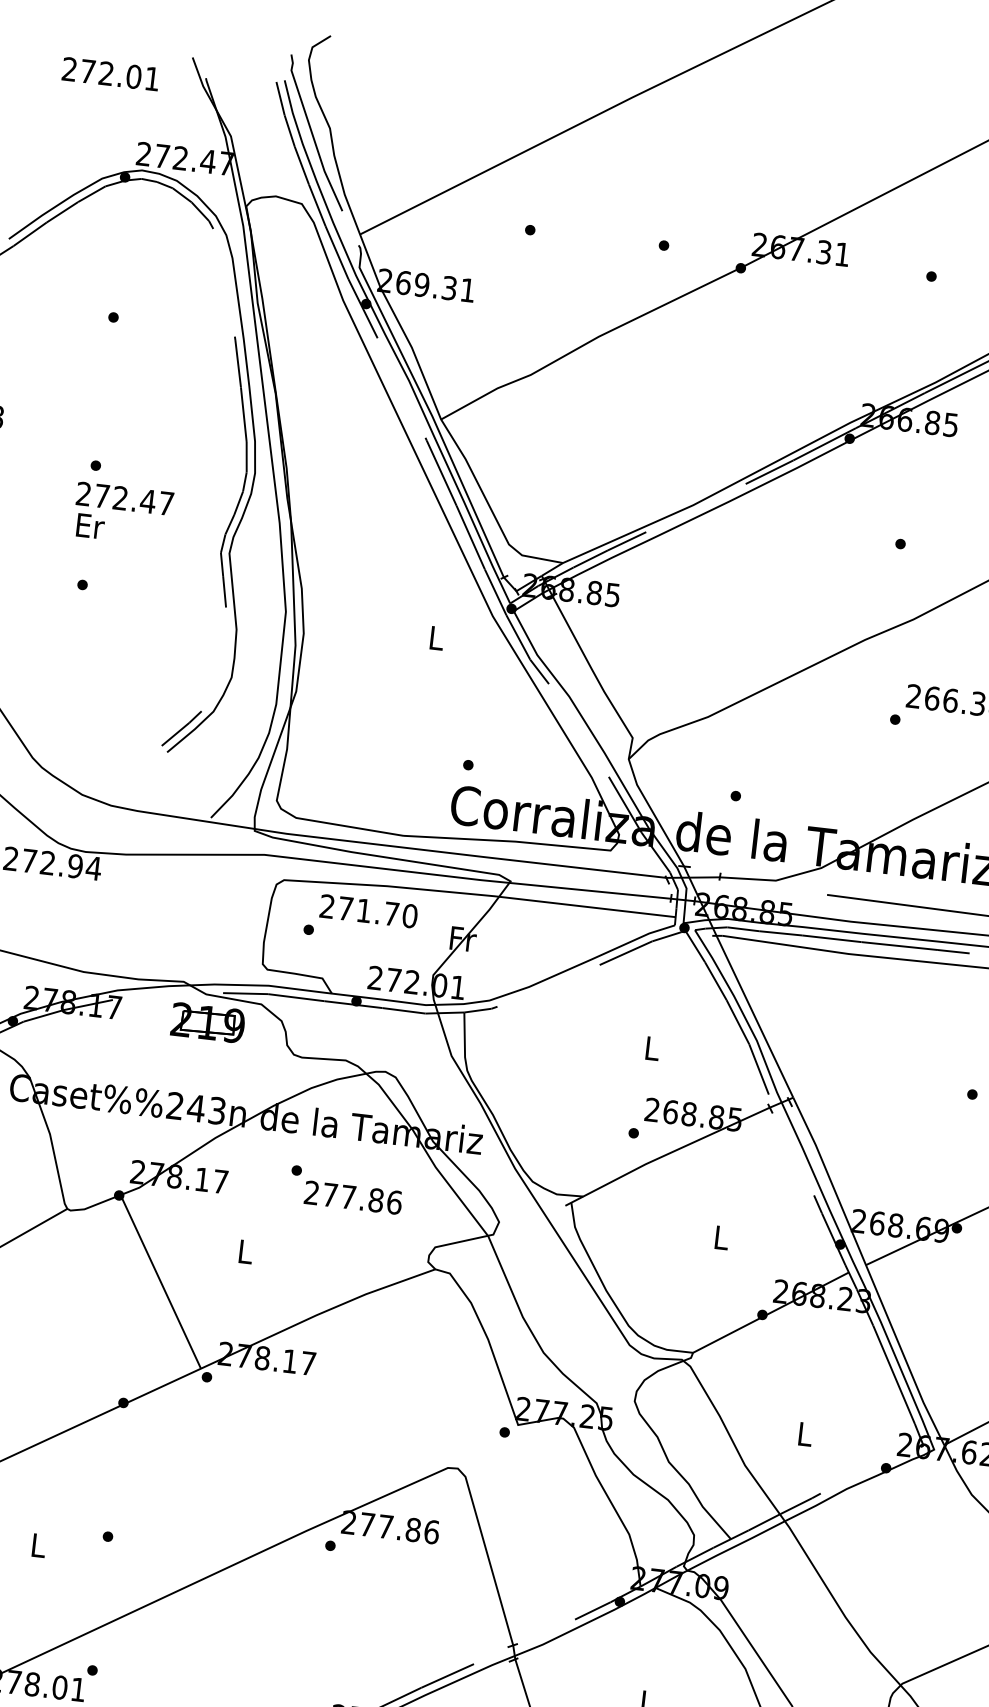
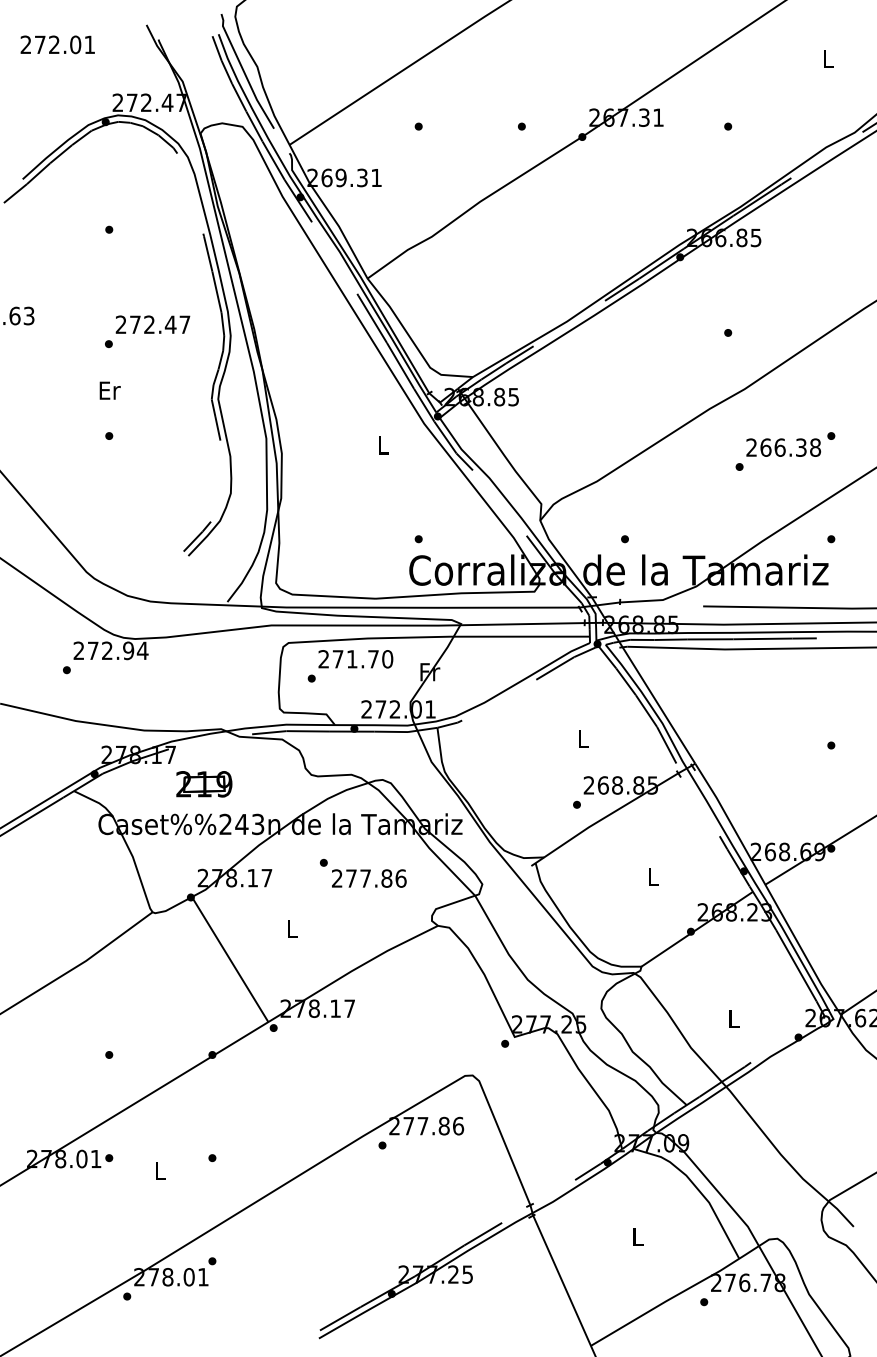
text: (110, 73) -> (57, 44), moved
text: (124, 498) -> (152, 324), moved
part: (208, 1023) -> (204, 784), moved

